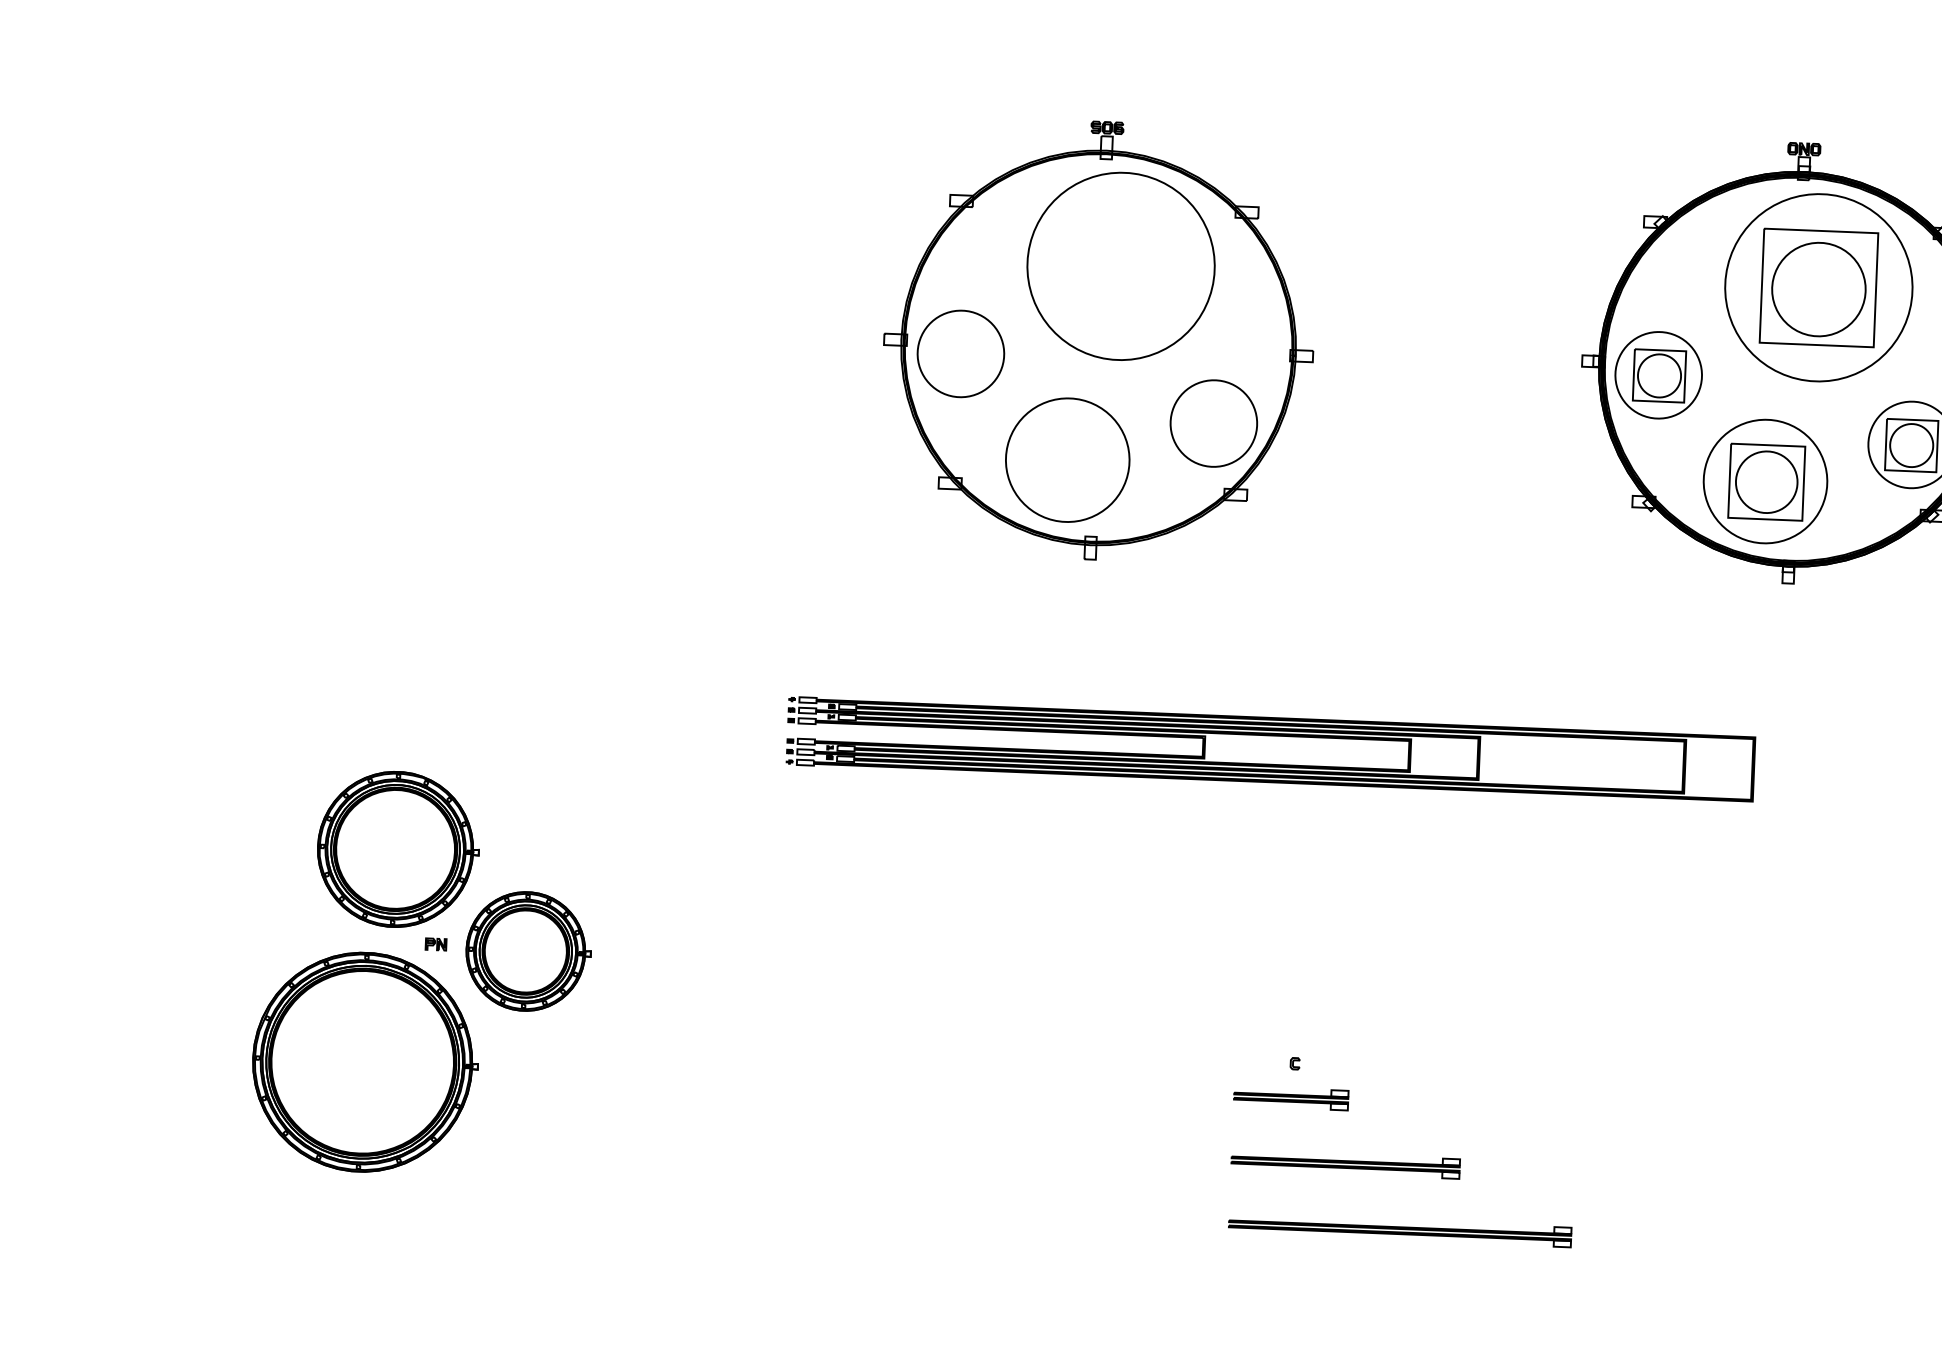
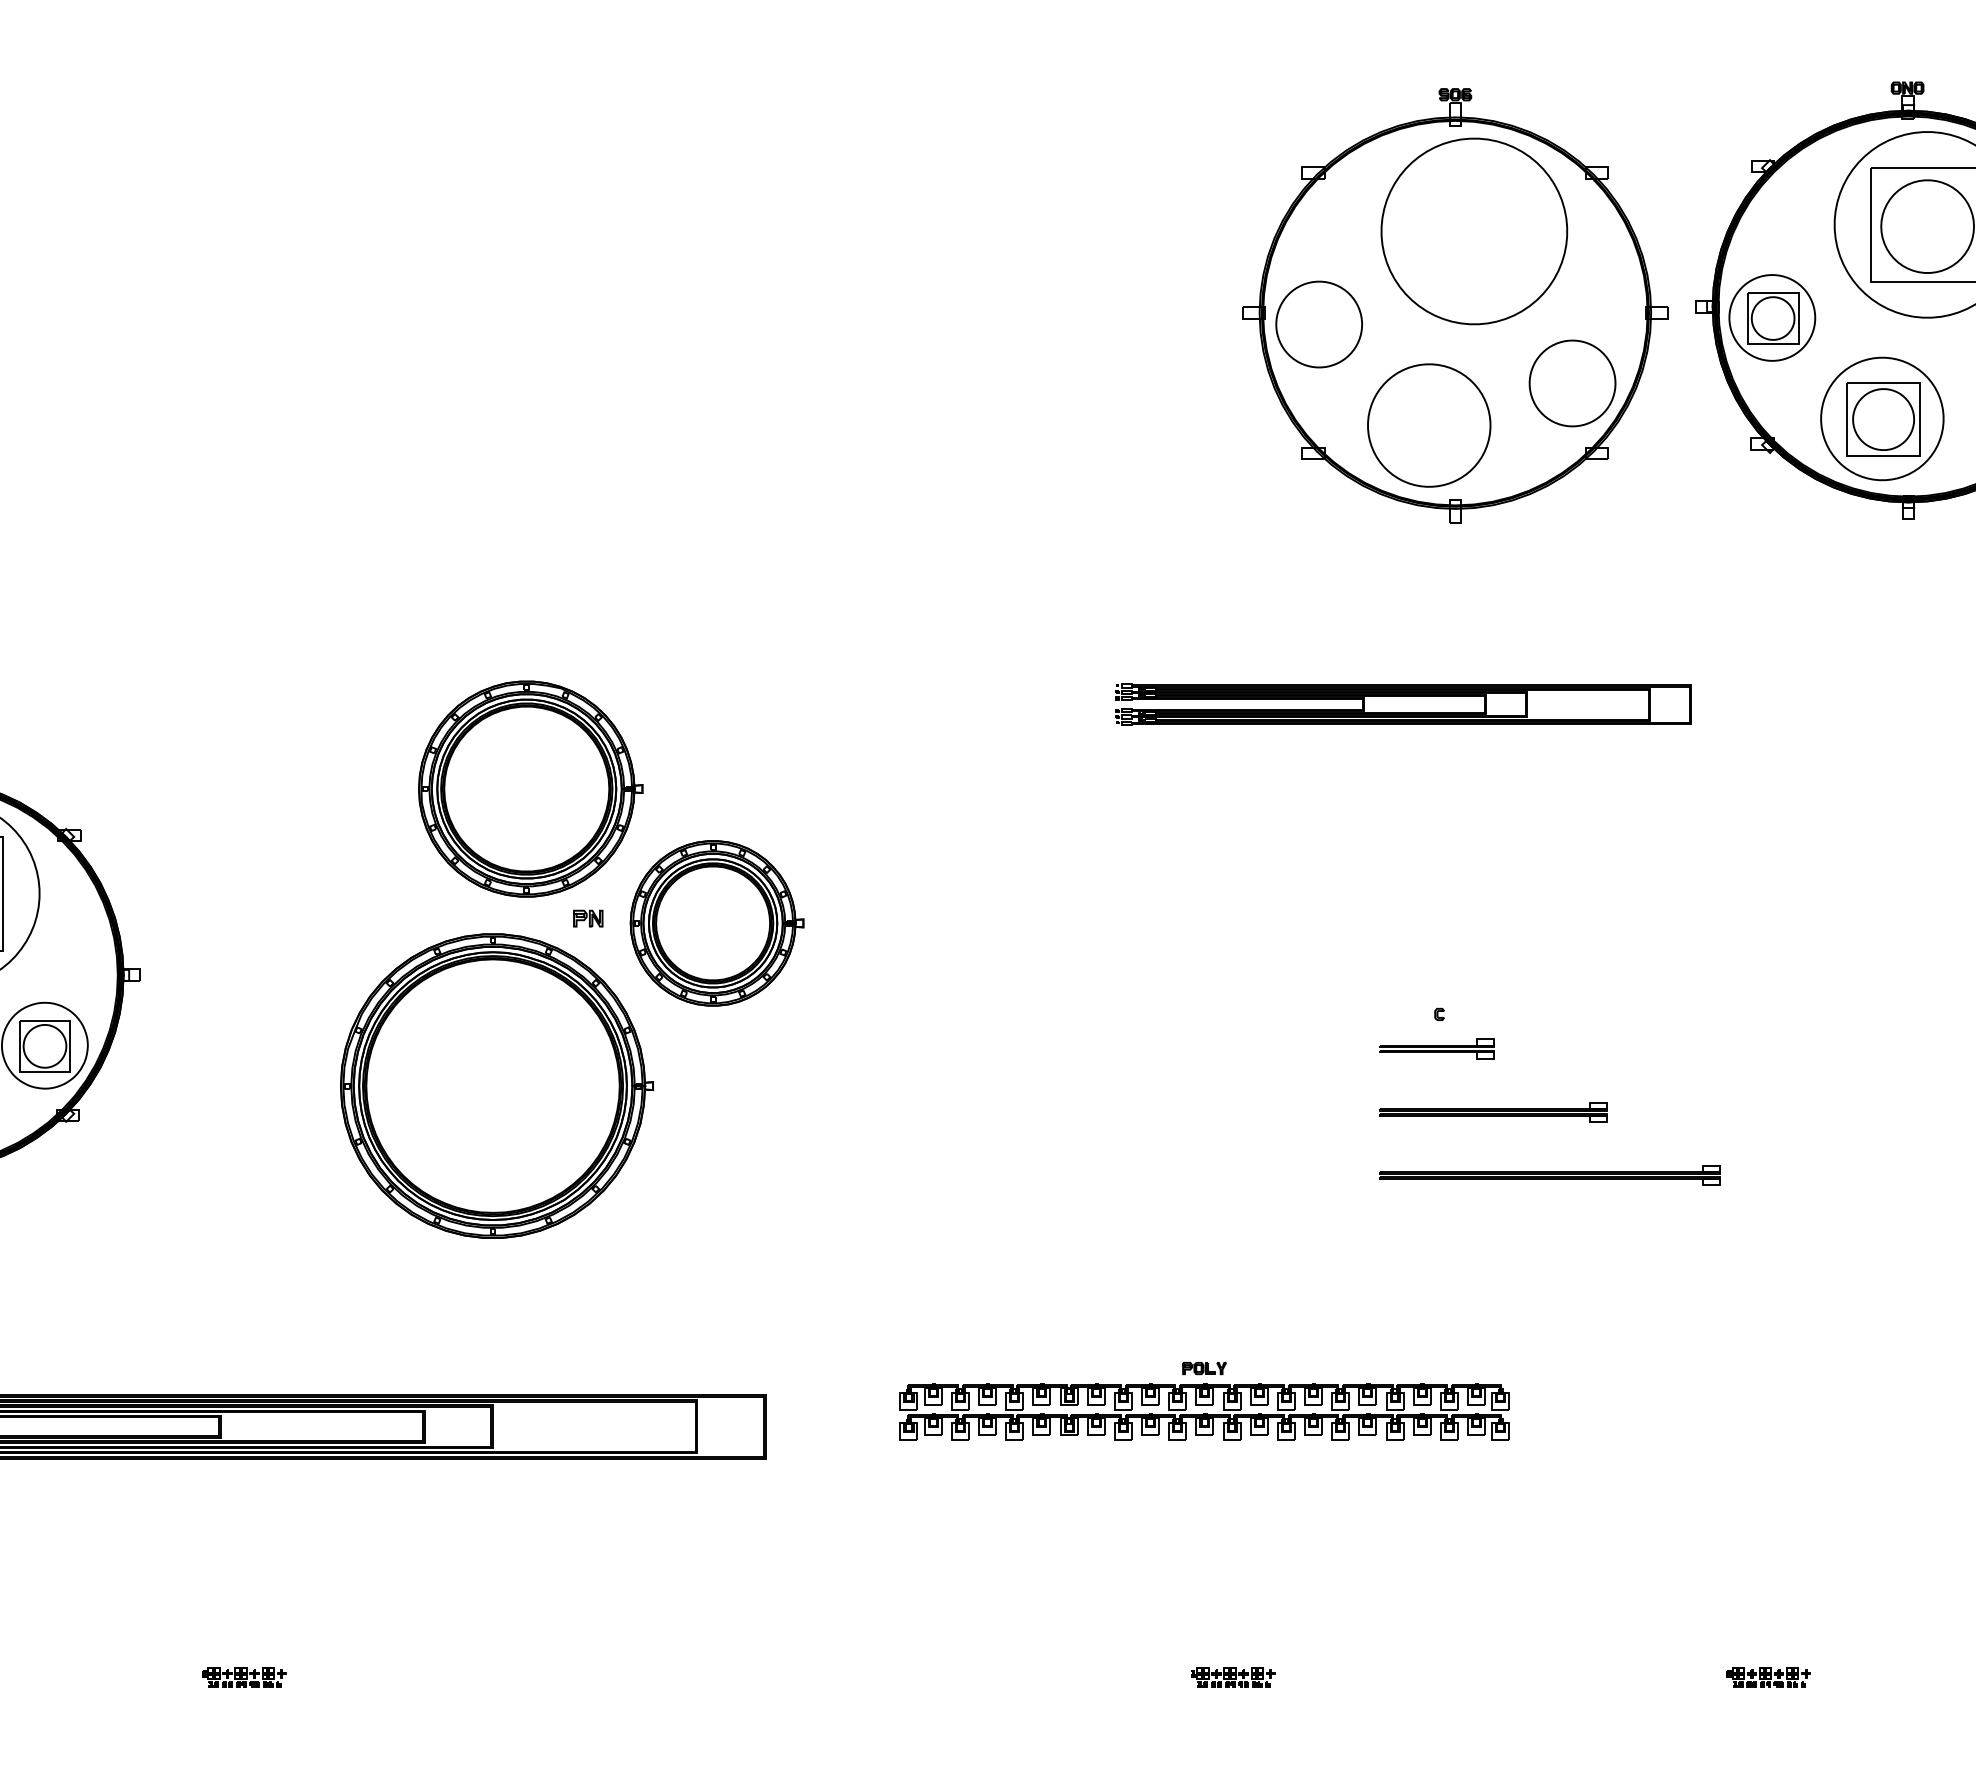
part: (1099, 340) -> (1455, 305), moved
part: (1270, 749) -> (1402, 704), size x0.6
part: (423, 973) -> (572, 959), size x1.4

